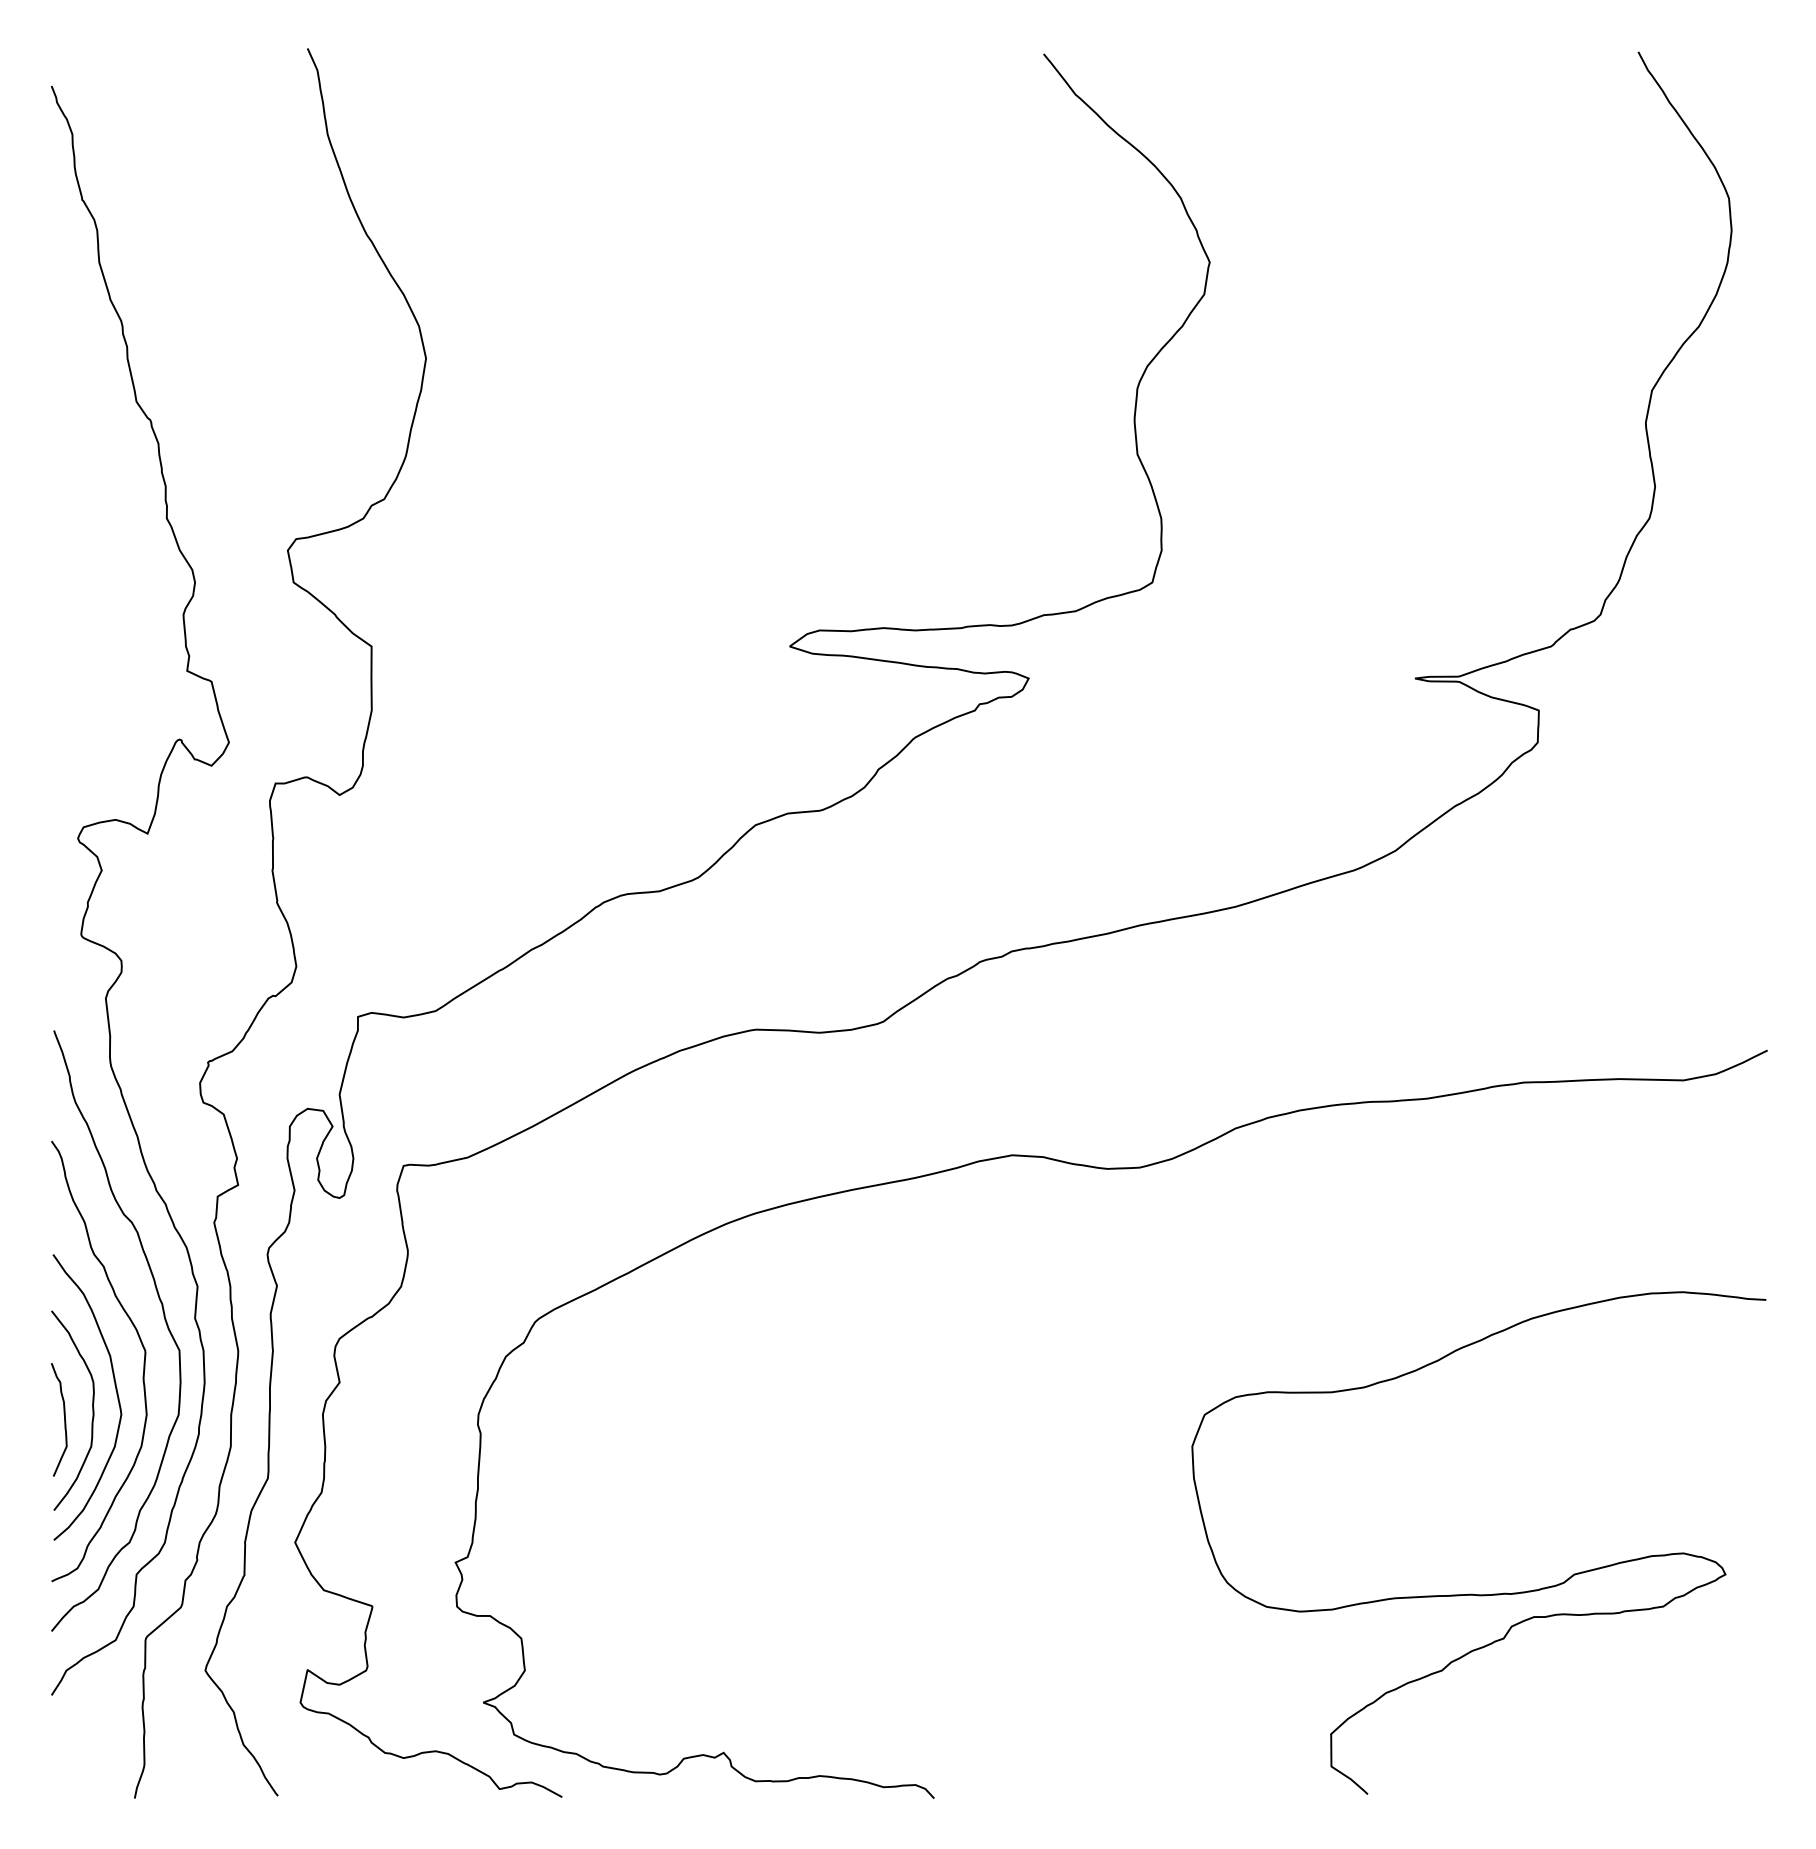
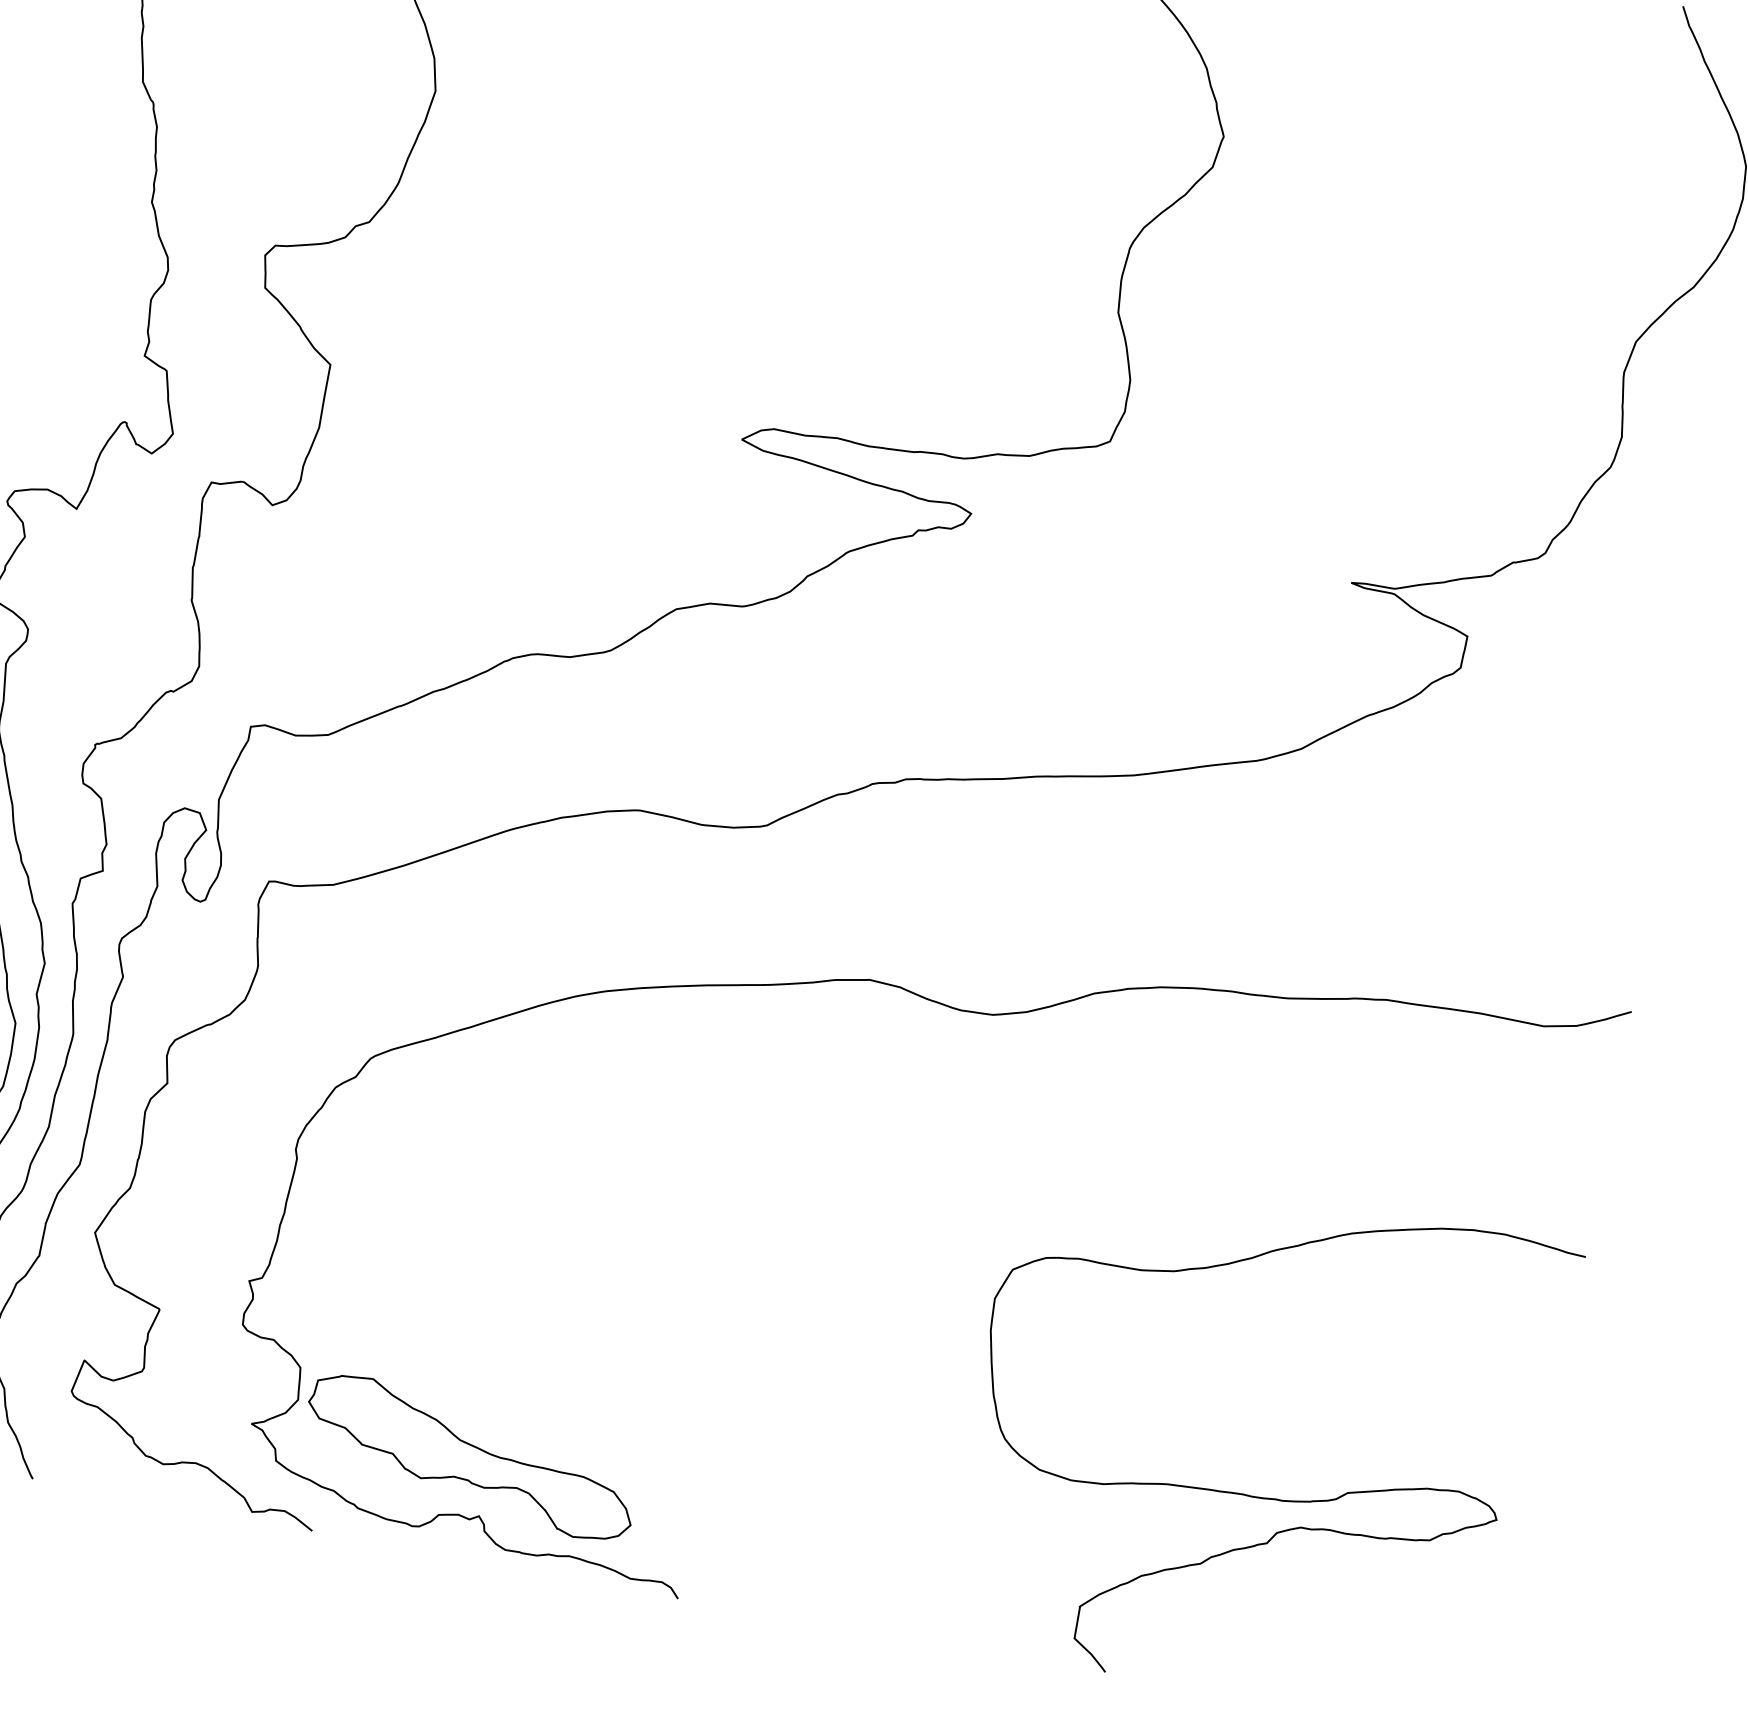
part: (705, 1696) -> (471, 1457), added

